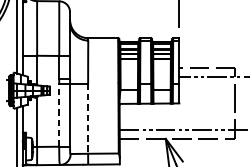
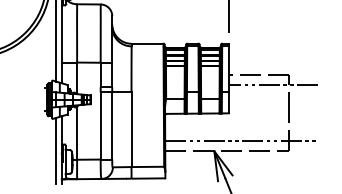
line: (59, 114) -> (100, 125), dashed -> solid
line: (88, 119) -> (131, 130), dashed -> solid

